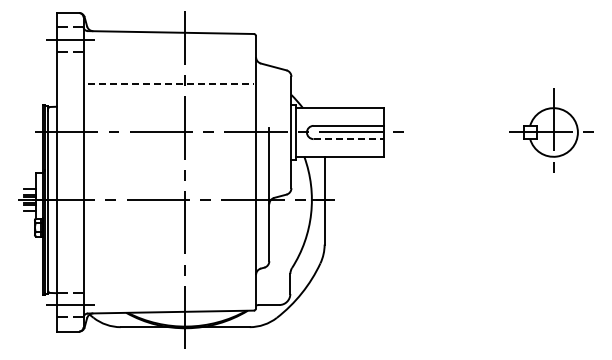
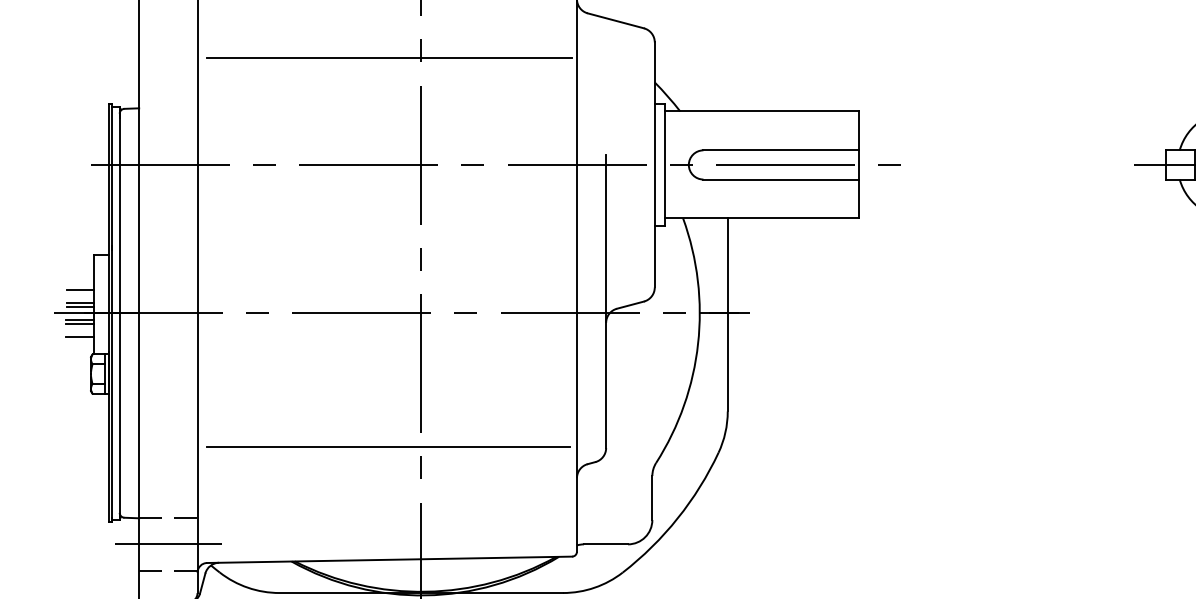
line: (170, 83) -> (388, 57), dashed -> solid
line: (349, 139) -> (782, 180), dashed -> solid
line: (169, 260) -> (386, 446), added

